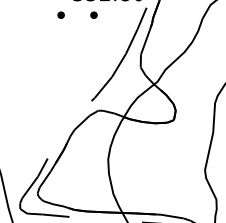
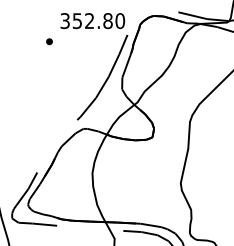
part: (93, 14) -> (79, 41), removed

